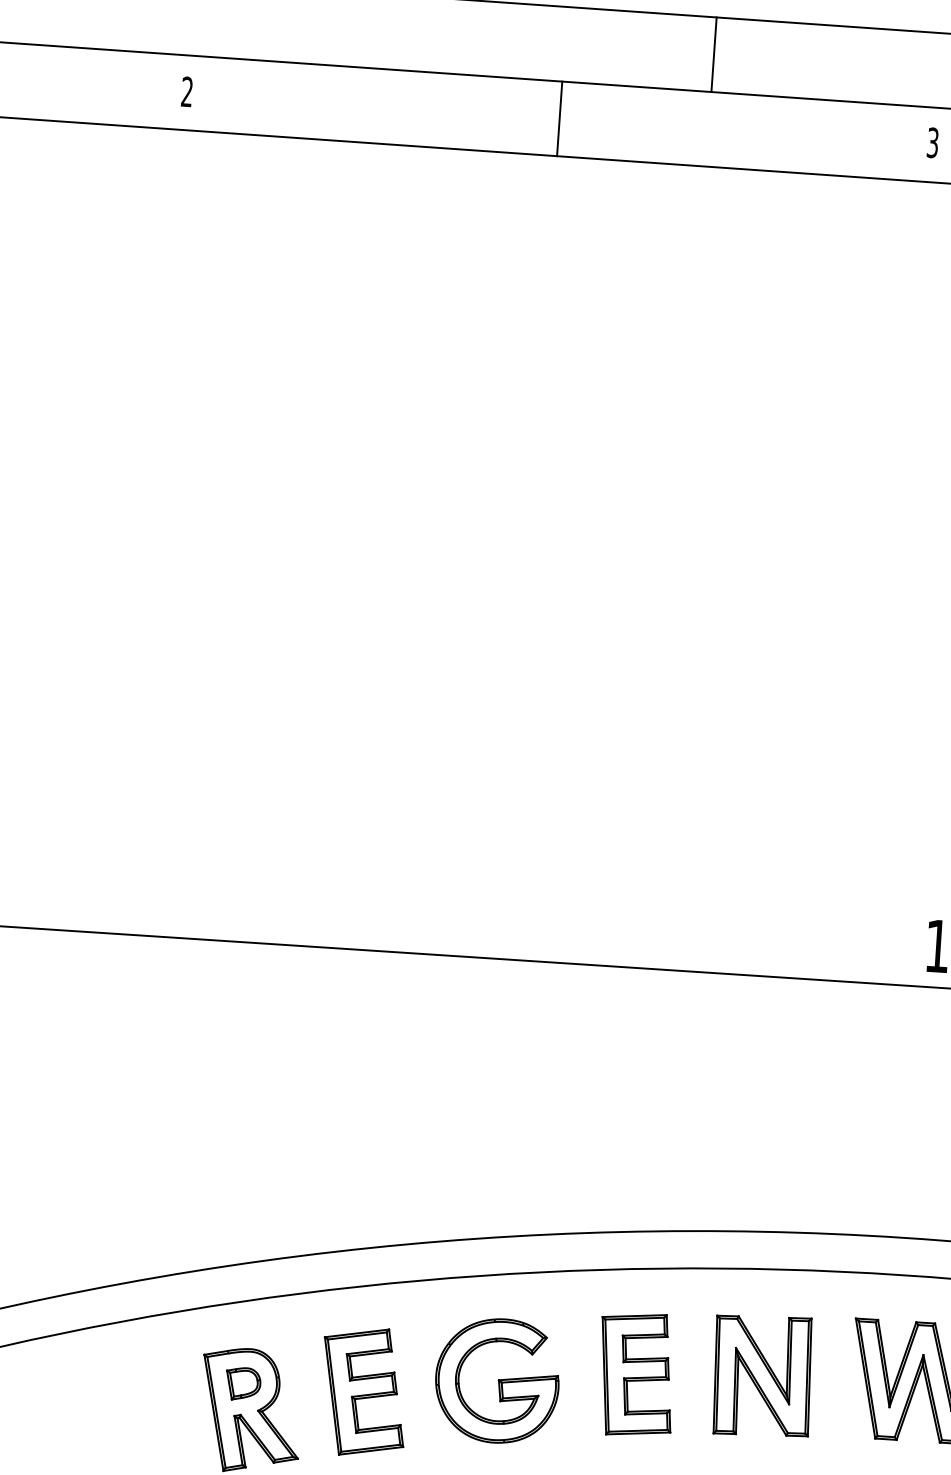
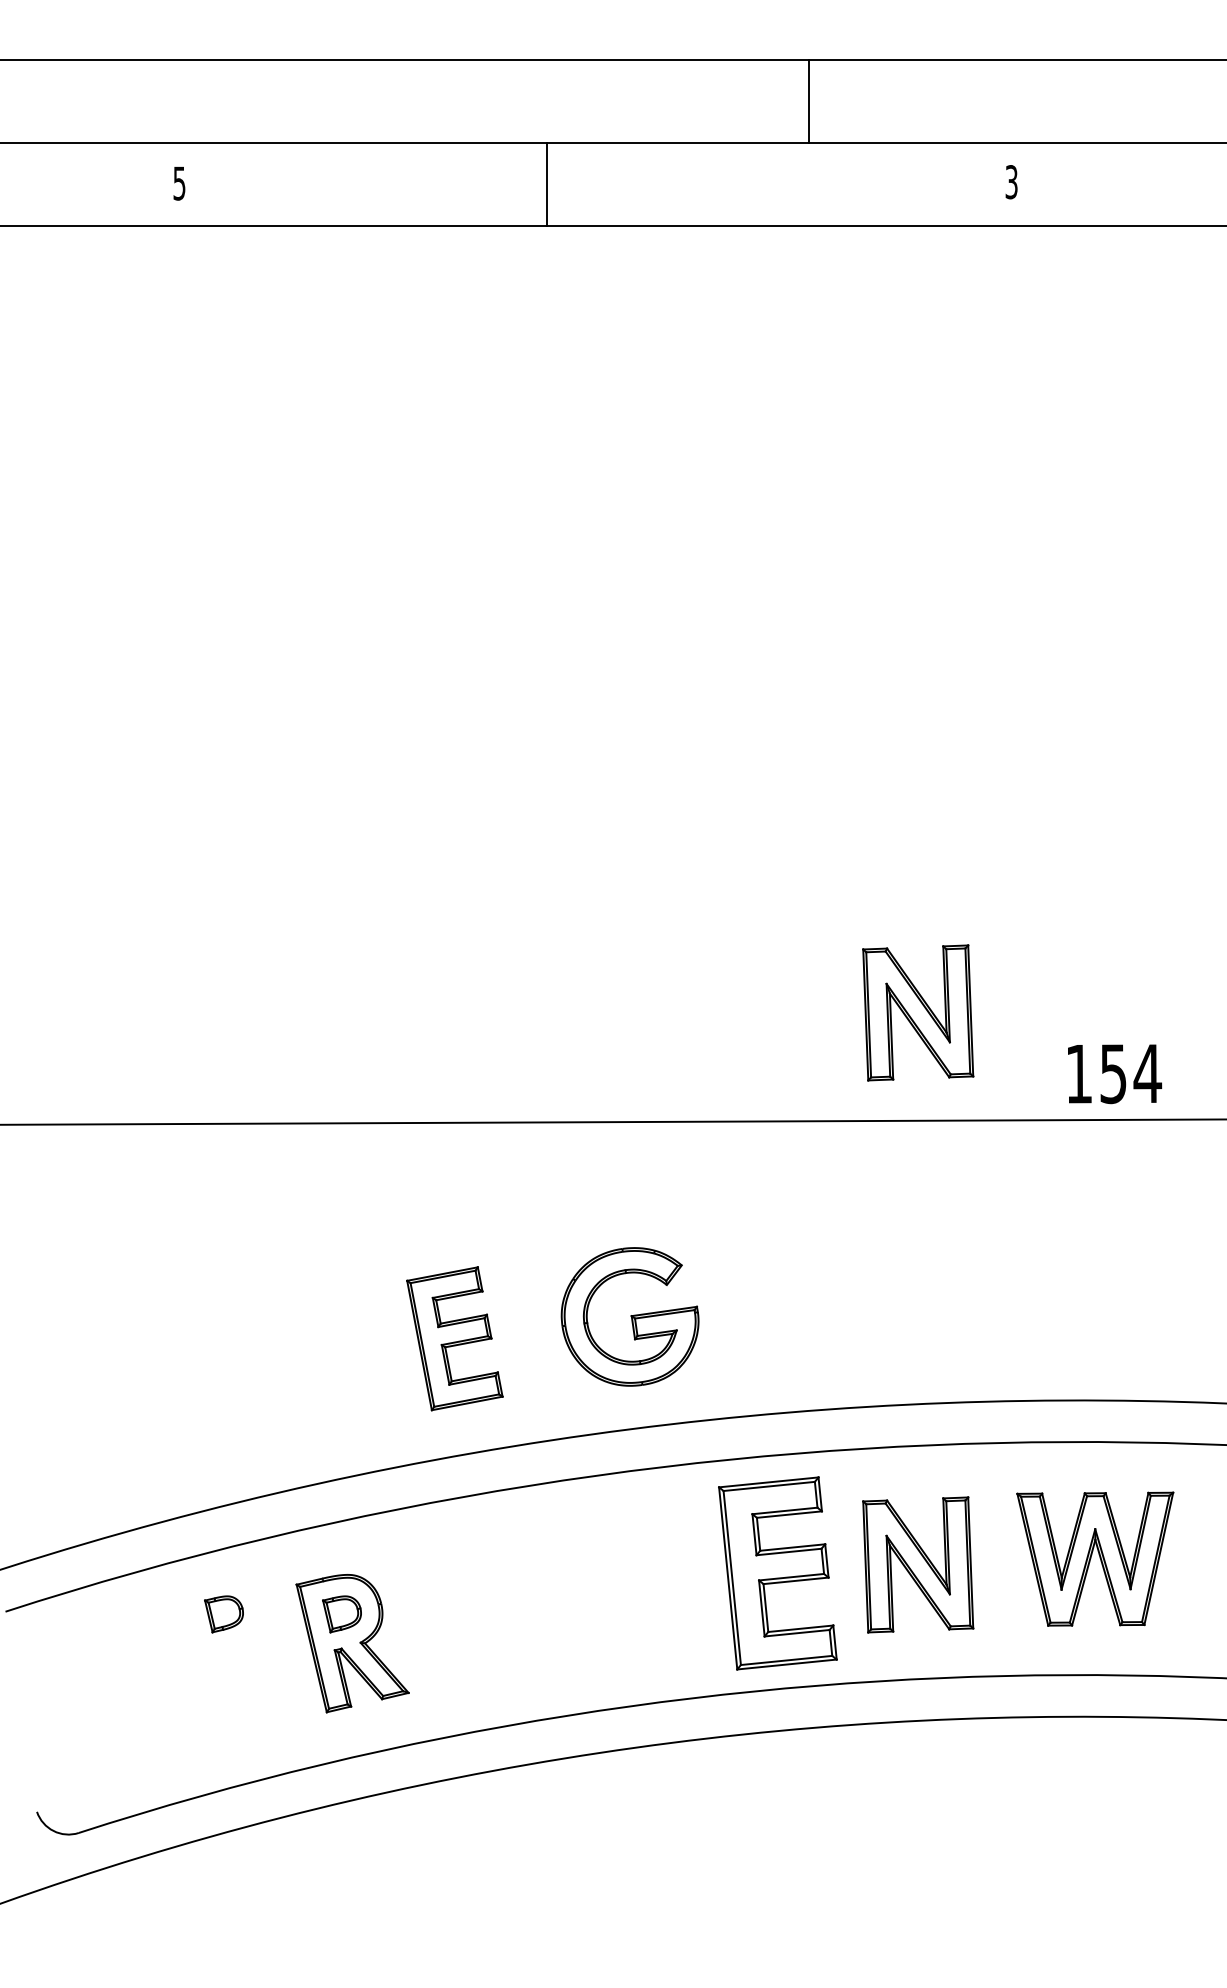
line: (713, 54) -> (808, 100), moved
text: (187, 91) -> (179, 183), 2 -> 5
line: (559, 118) -> (547, 184), moved
part: (797, 881) -> (918, 1012), added
part: (636, 1374) -> (778, 1572), size x1.4
part: (136, 1376) -> (223, 1614), added
part: (496, 1380) -> (629, 1316), moved
part: (363, 1391) -> (454, 1338), moved

